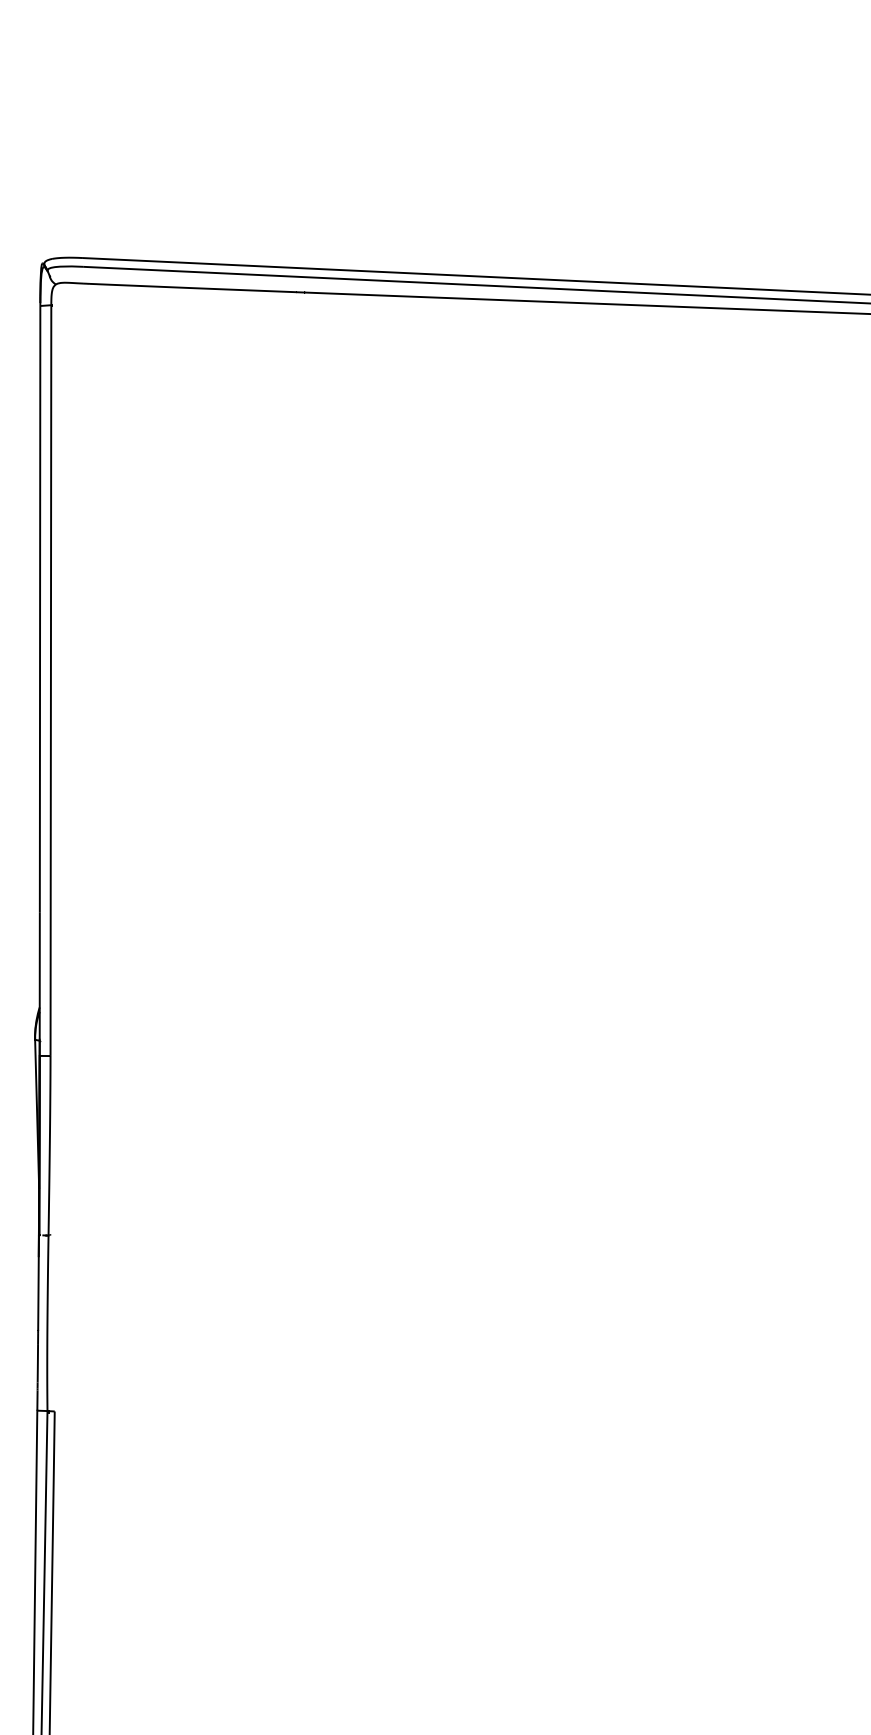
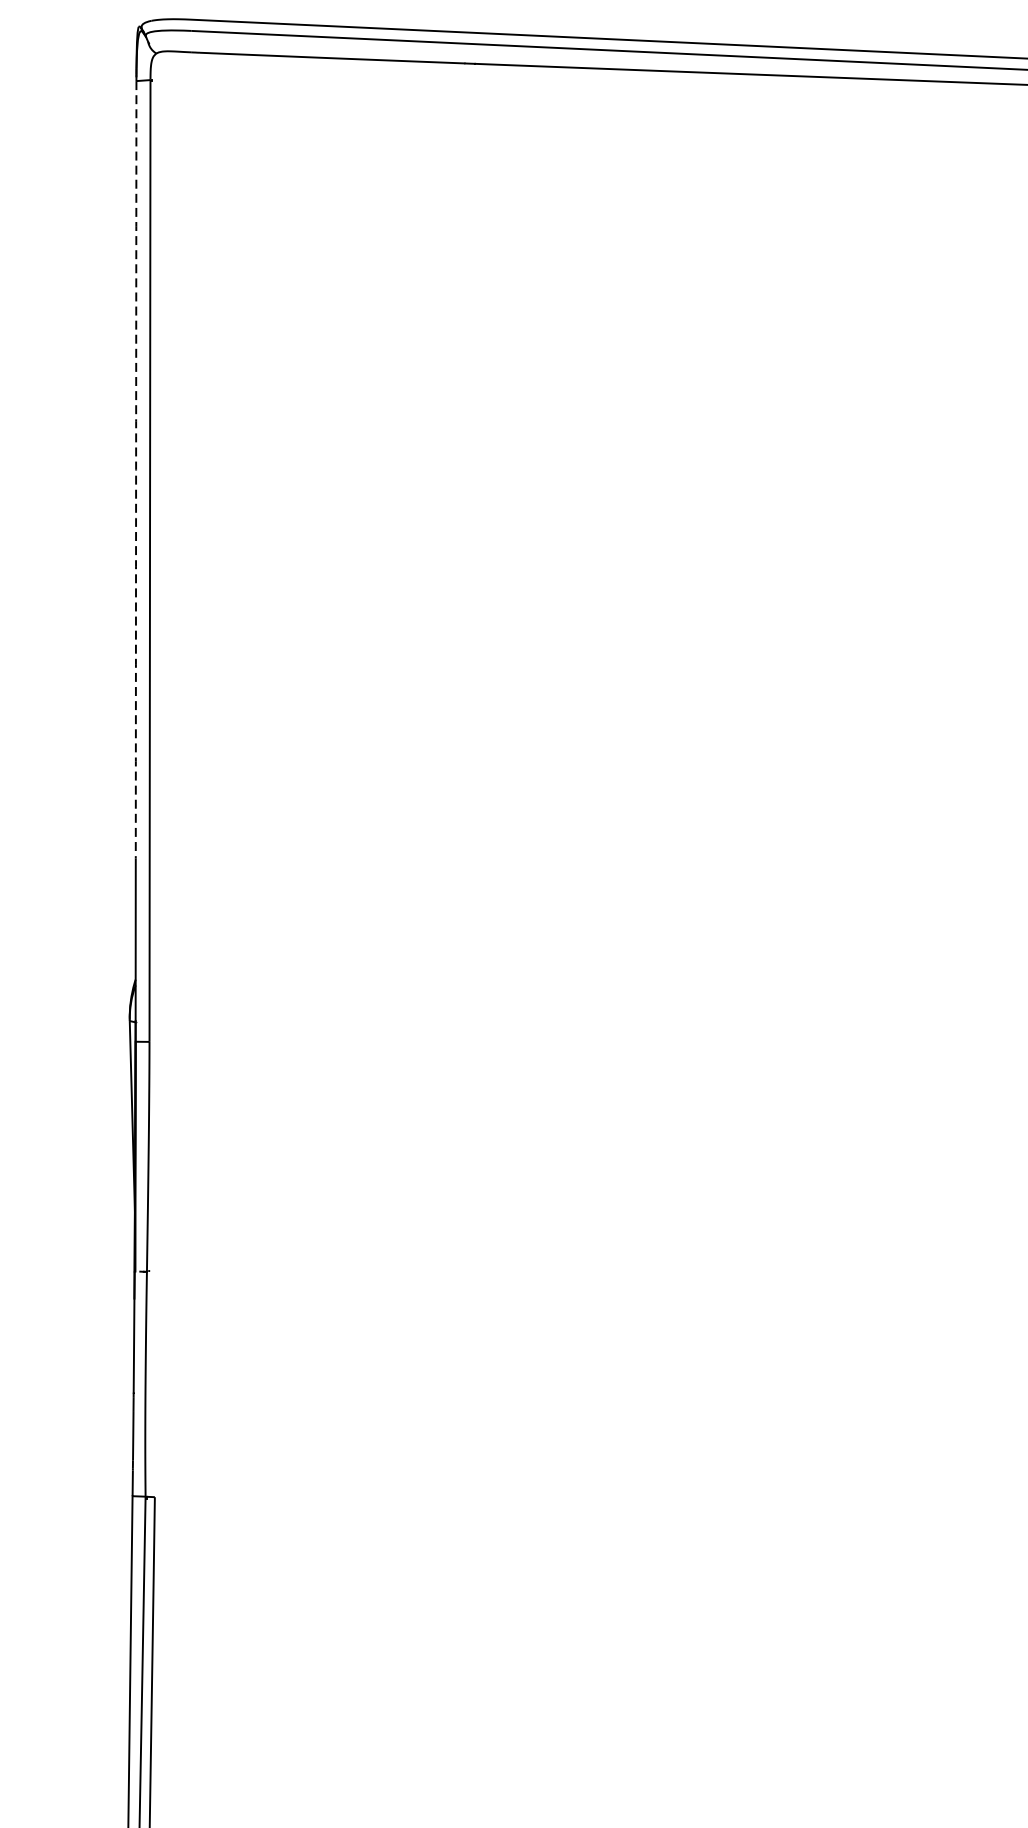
arc: (40, 609) -> (136, 469), solid -> dashed

